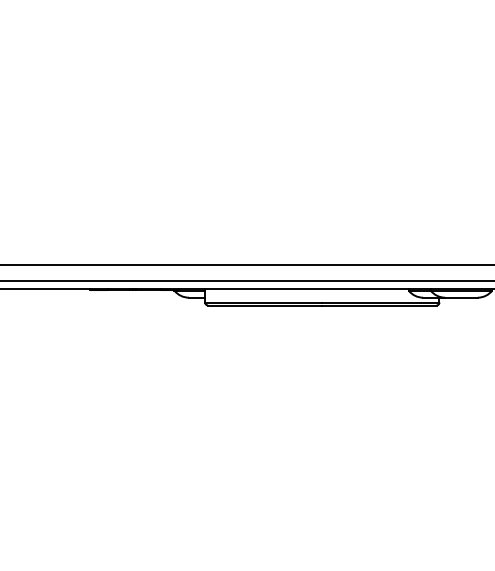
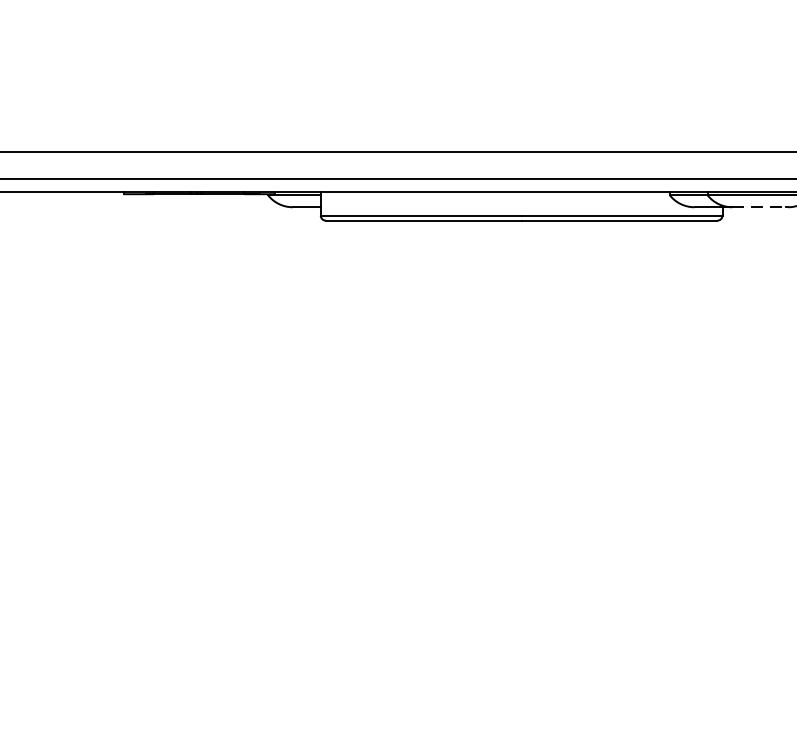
line: (460, 297) -> (758, 206), solid -> dashed

